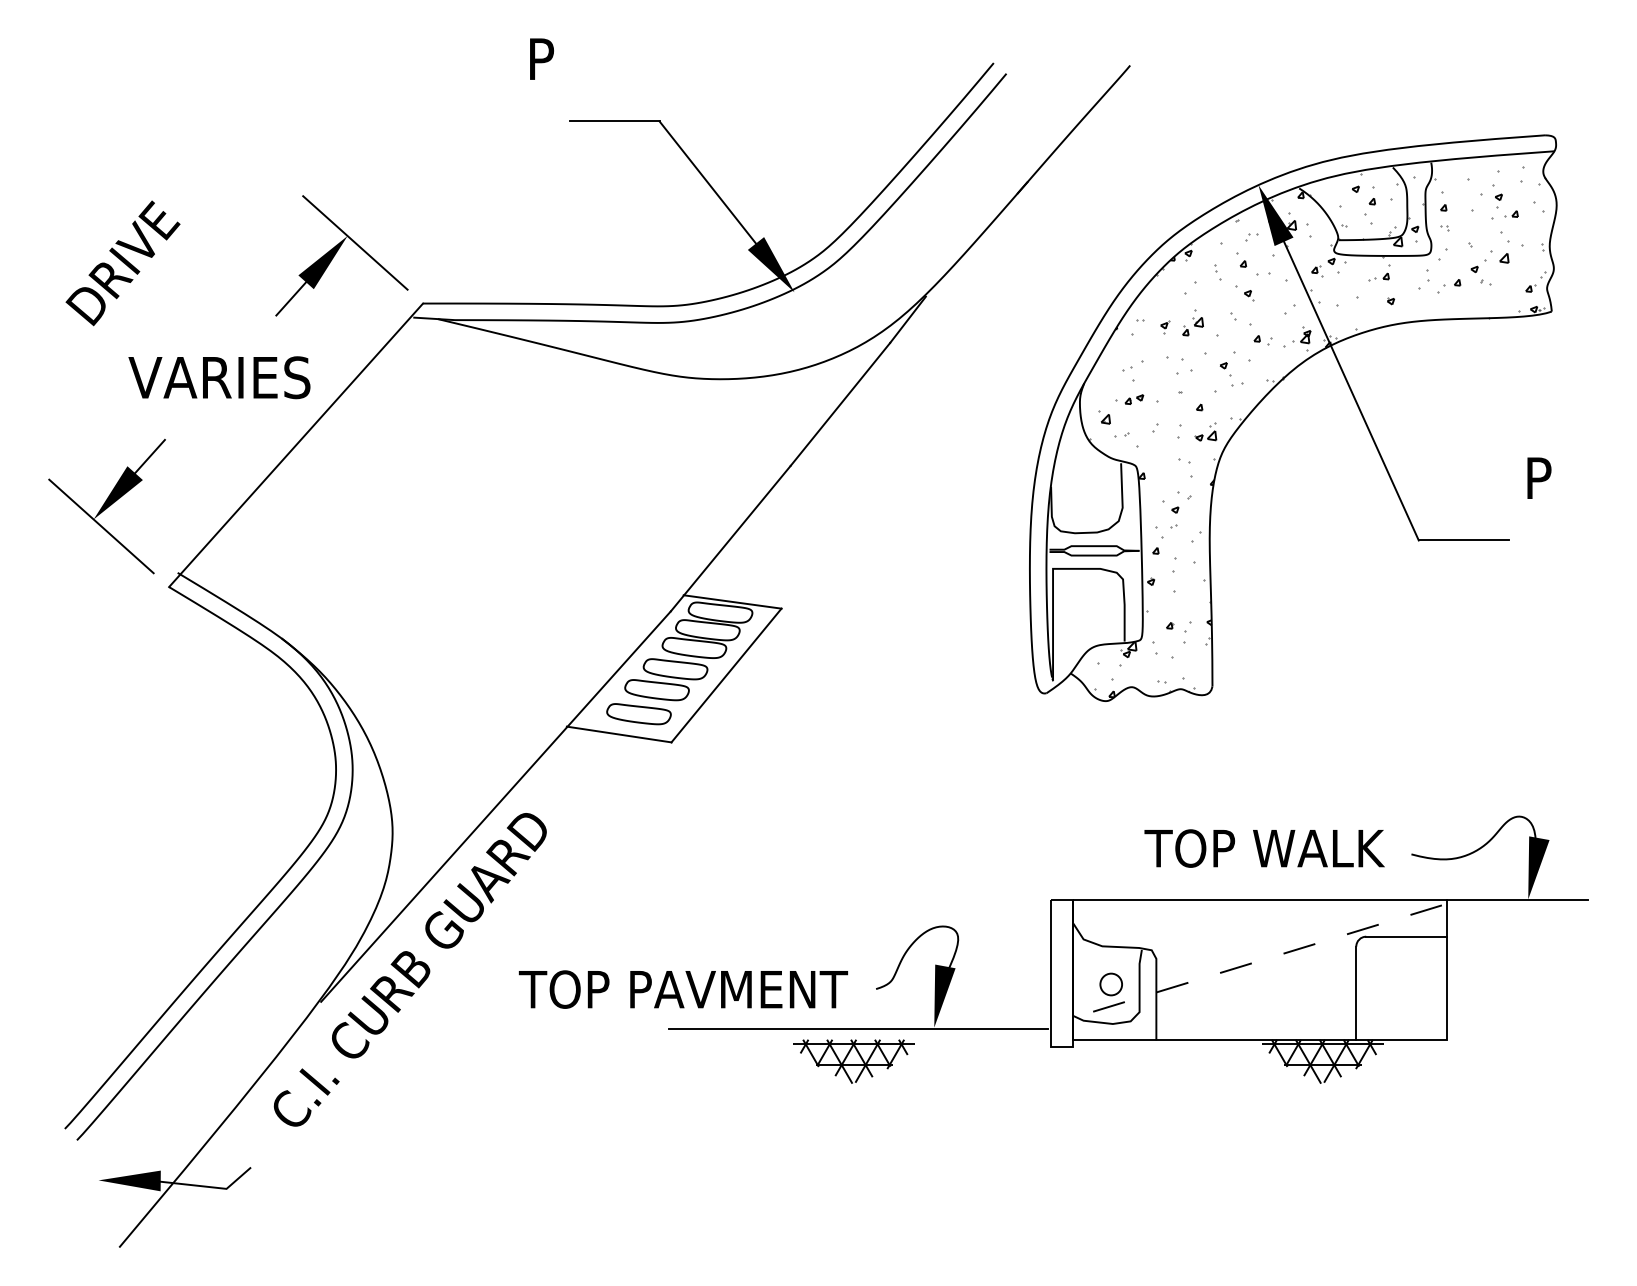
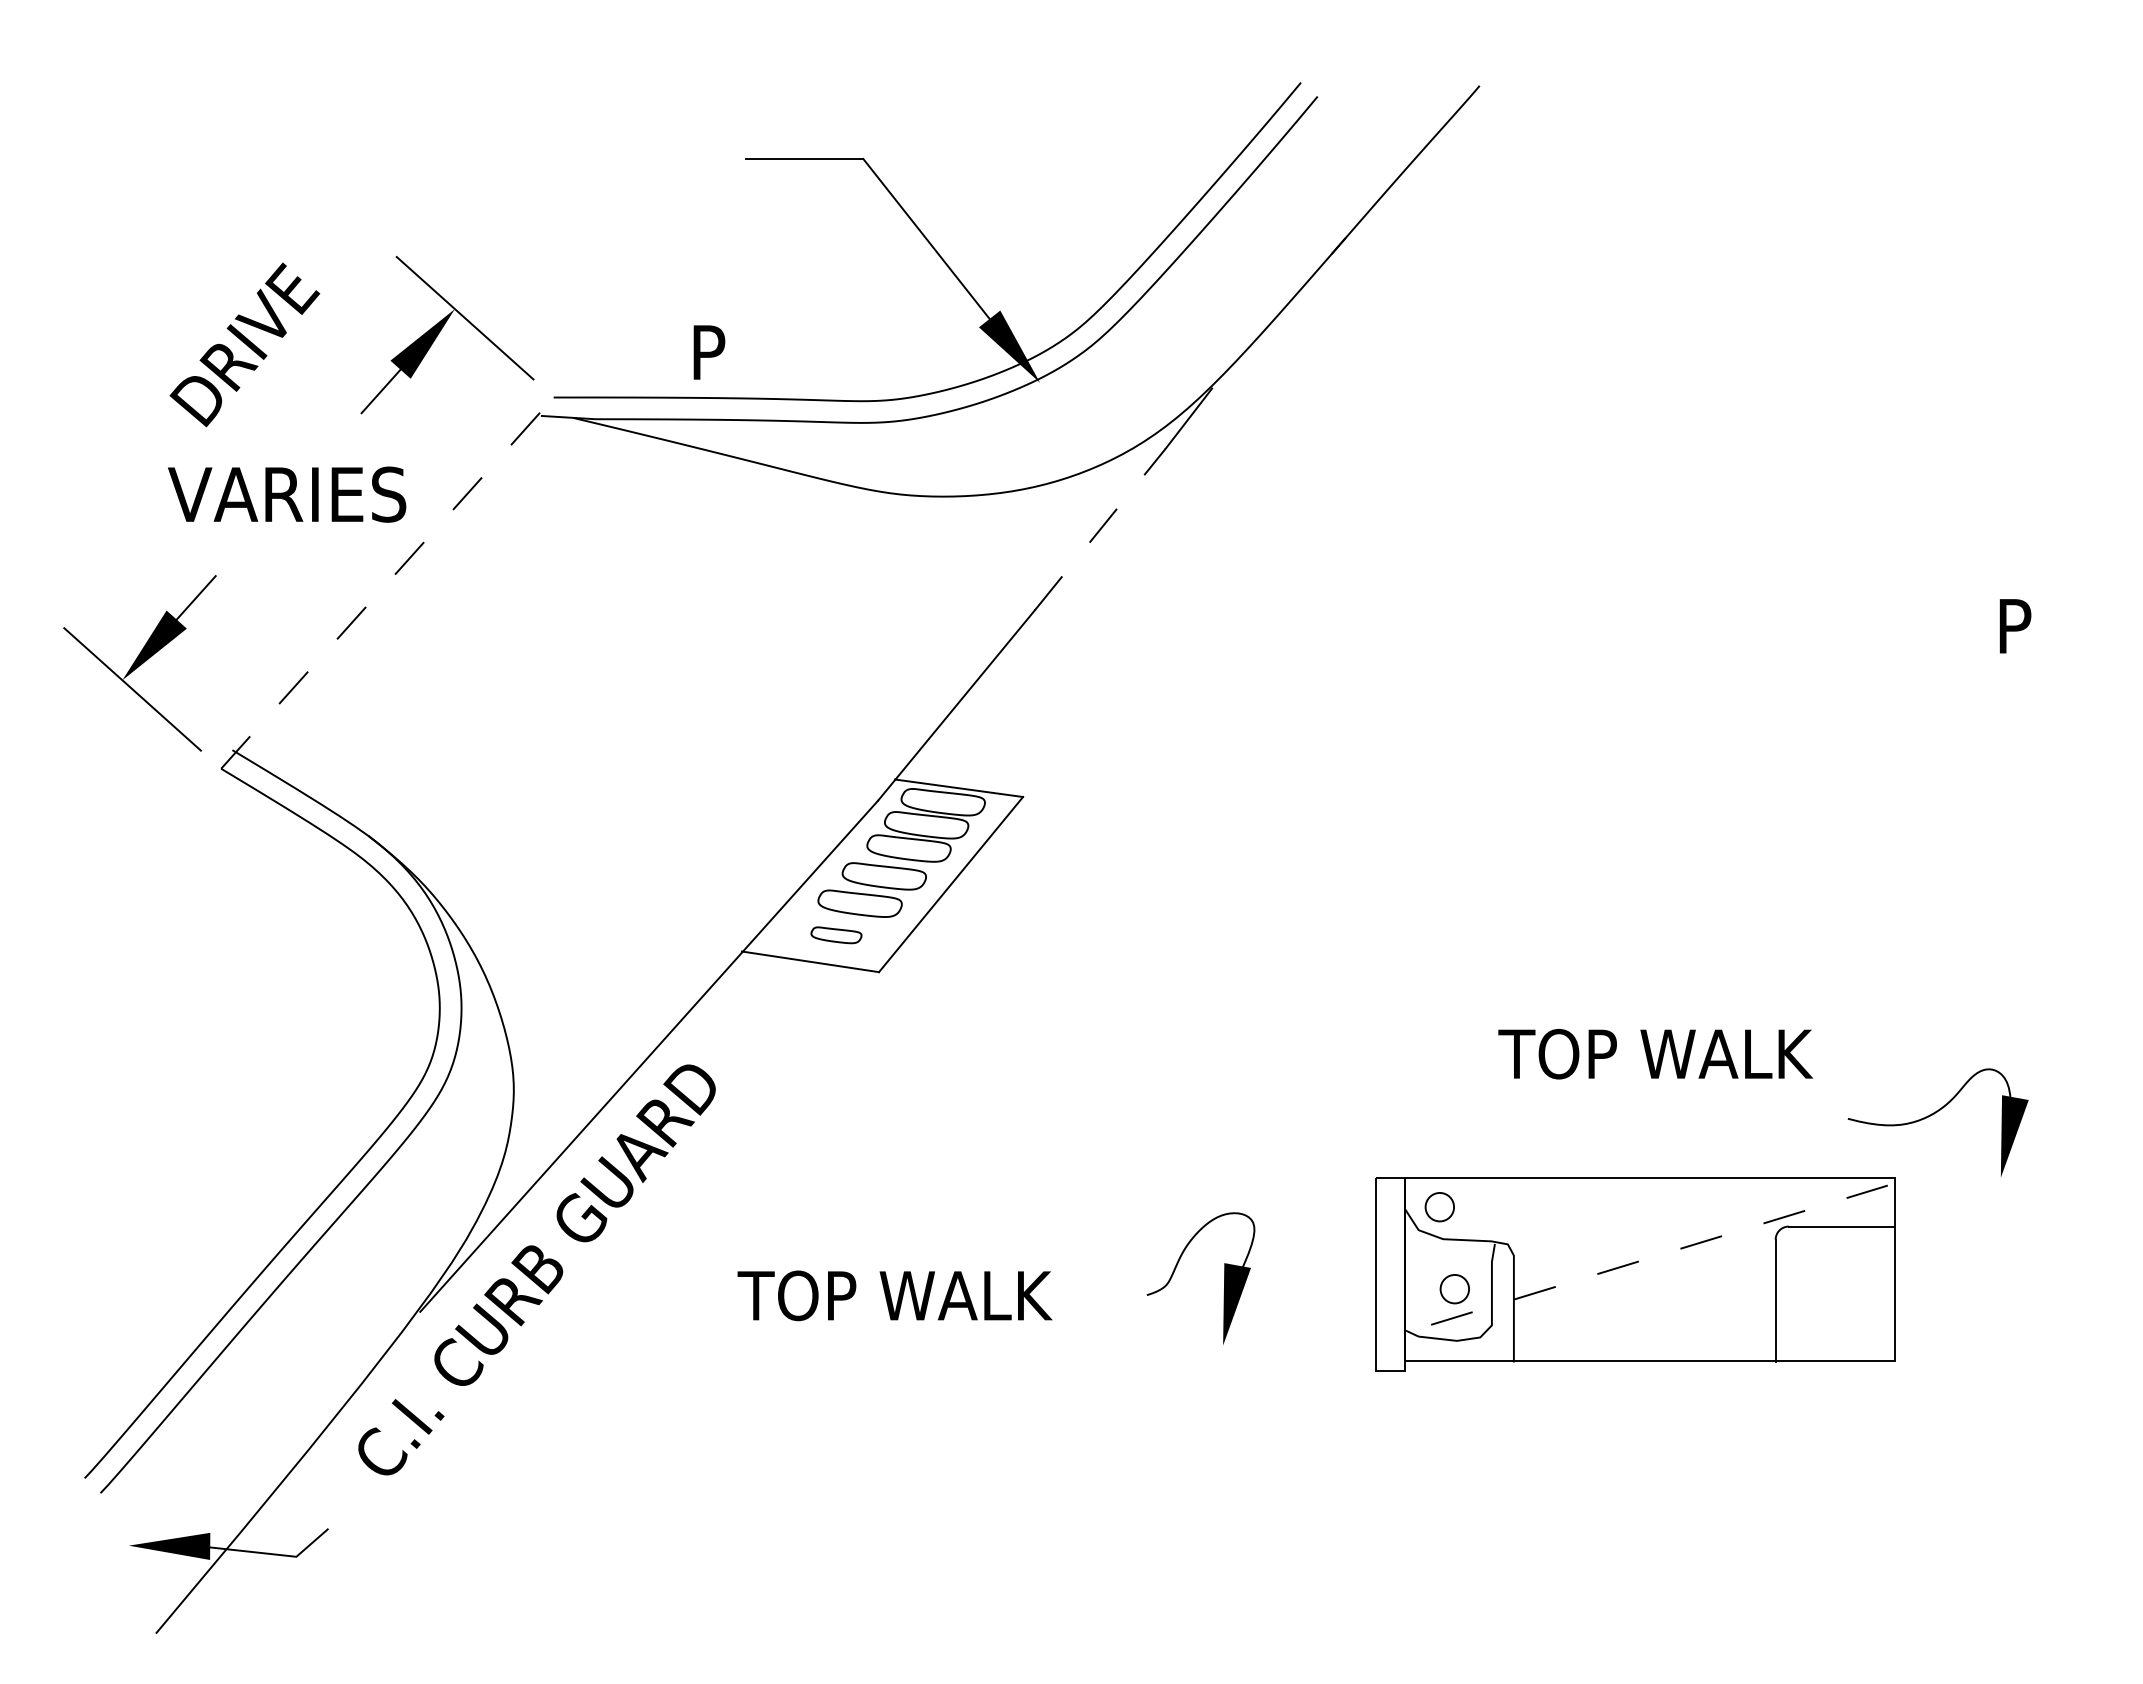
text: (542, 59) -> (709, 352), moved
text: (122, 263) -> (244, 344), moved
part: (1269, 393) -> (1661, 515), removed
line: (840, 404) -> (1100, 529), solid -> dashed
line: (296, 444) -> (387, 582), solid -> dashed
part: (639, 714) -> (836, 935), size x0.6
text: (1264, 848) -> (1655, 1054), moved
line: (1517, 899) -> (1986, 1178), removed
circle: (1099, 922) -> (1439, 1207), added
text: (683, 989) -> (894, 1295), TOP PAVMENT -> TOP WALK
line: (858, 1029) -> (1123, 1347), removed
part: (854, 1061) -> (1118, 1390), removed
hatch: (1322, 1061) -> (1731, 1390), removed

